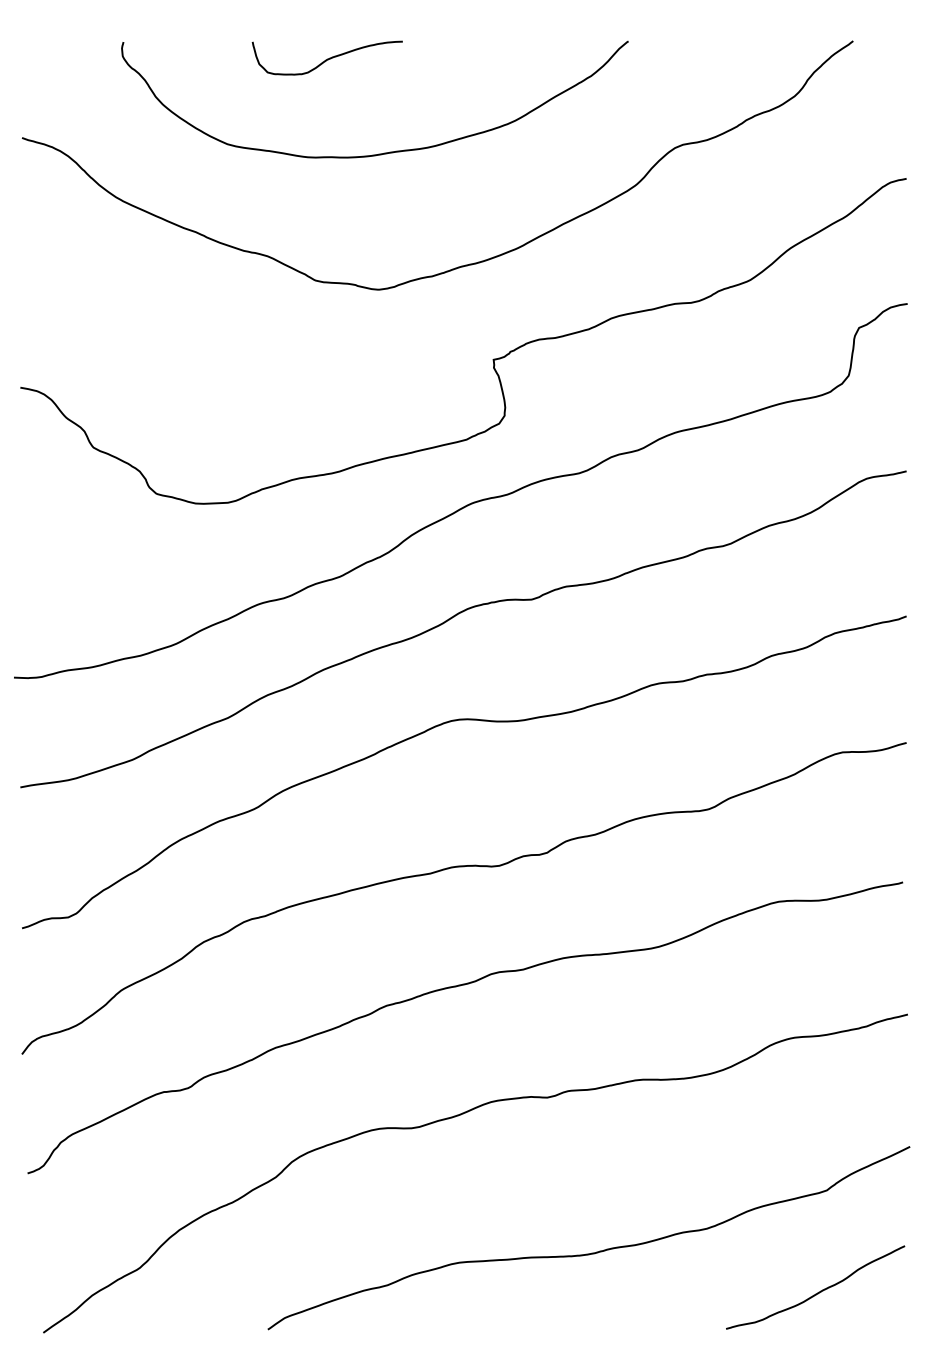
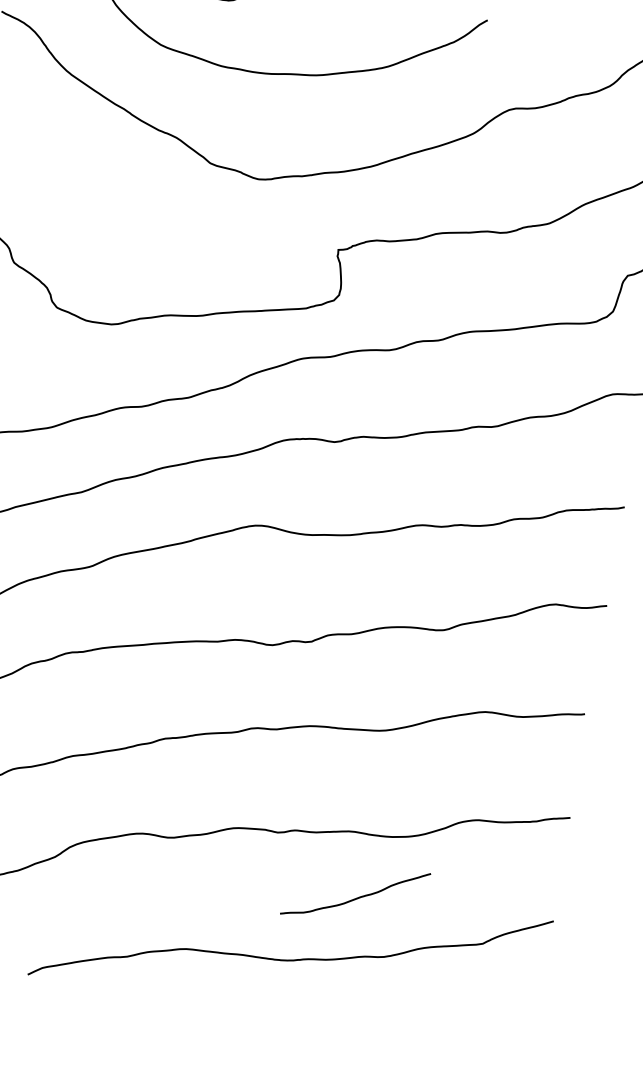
curve: (817, 1292) -> (356, 897), moved

